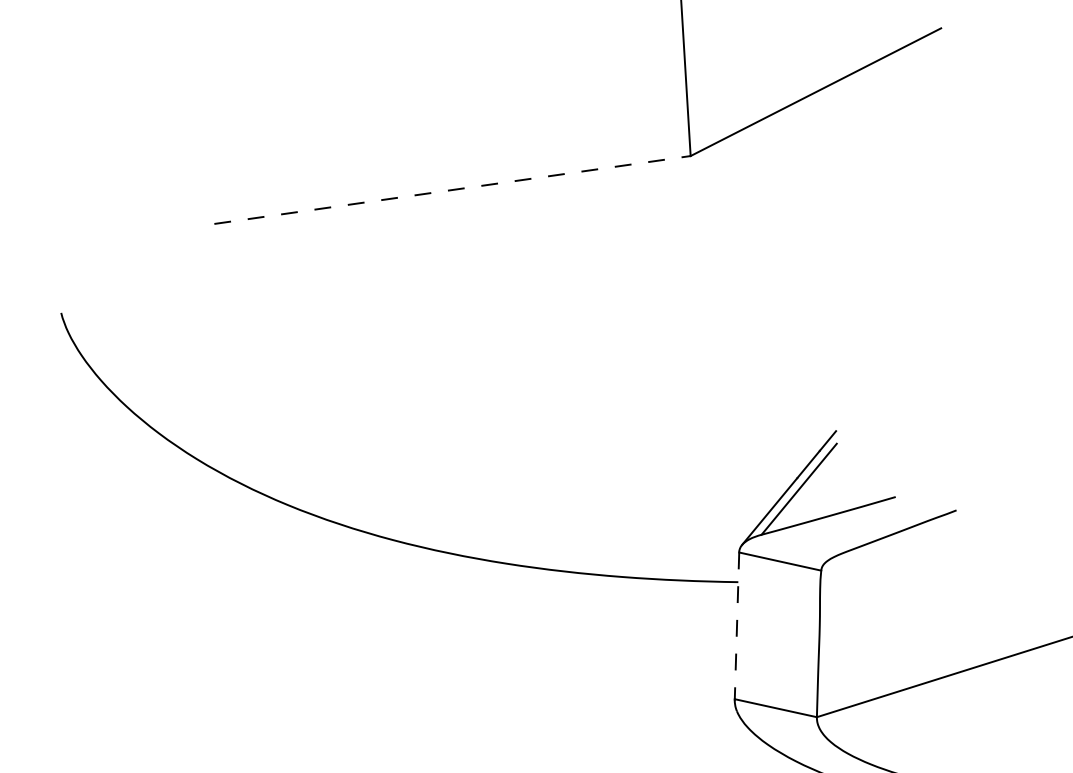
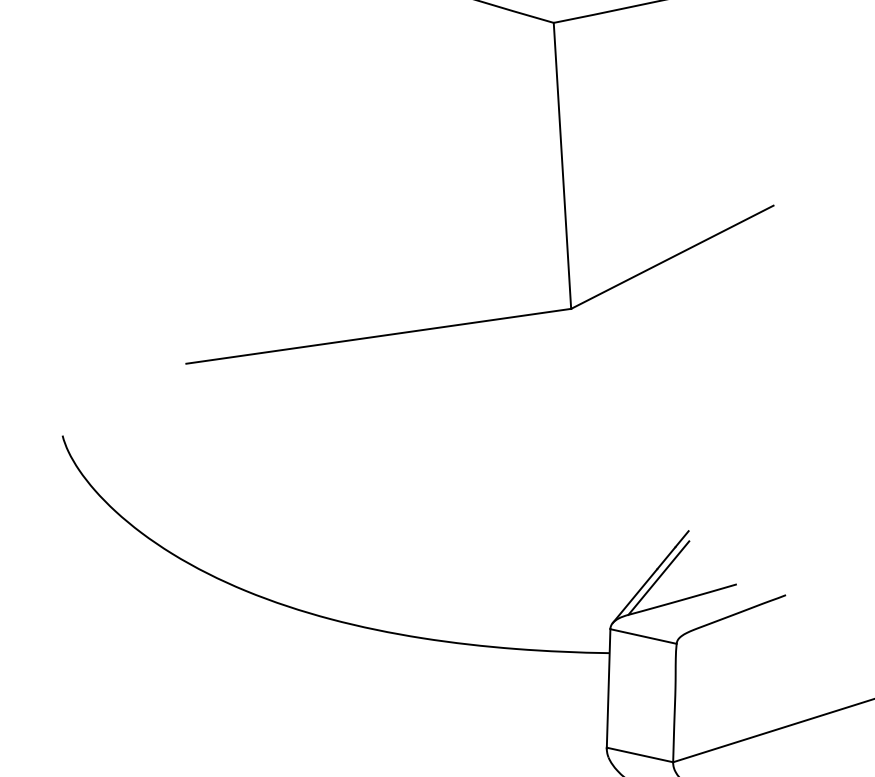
line: (453, 190) -> (379, 336), dashed -> solid
line: (736, 625) -> (608, 688), dashed -> solid

